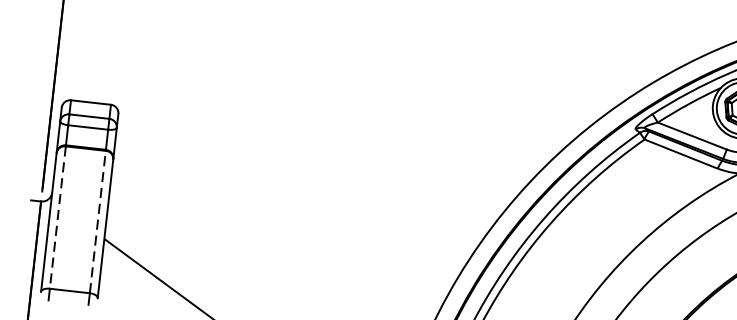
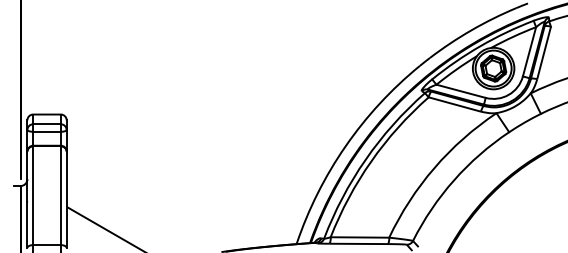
line: (58, 218) -> (33, 196), dashed -> solid
line: (97, 221) -> (60, 195), dashed -> solid

